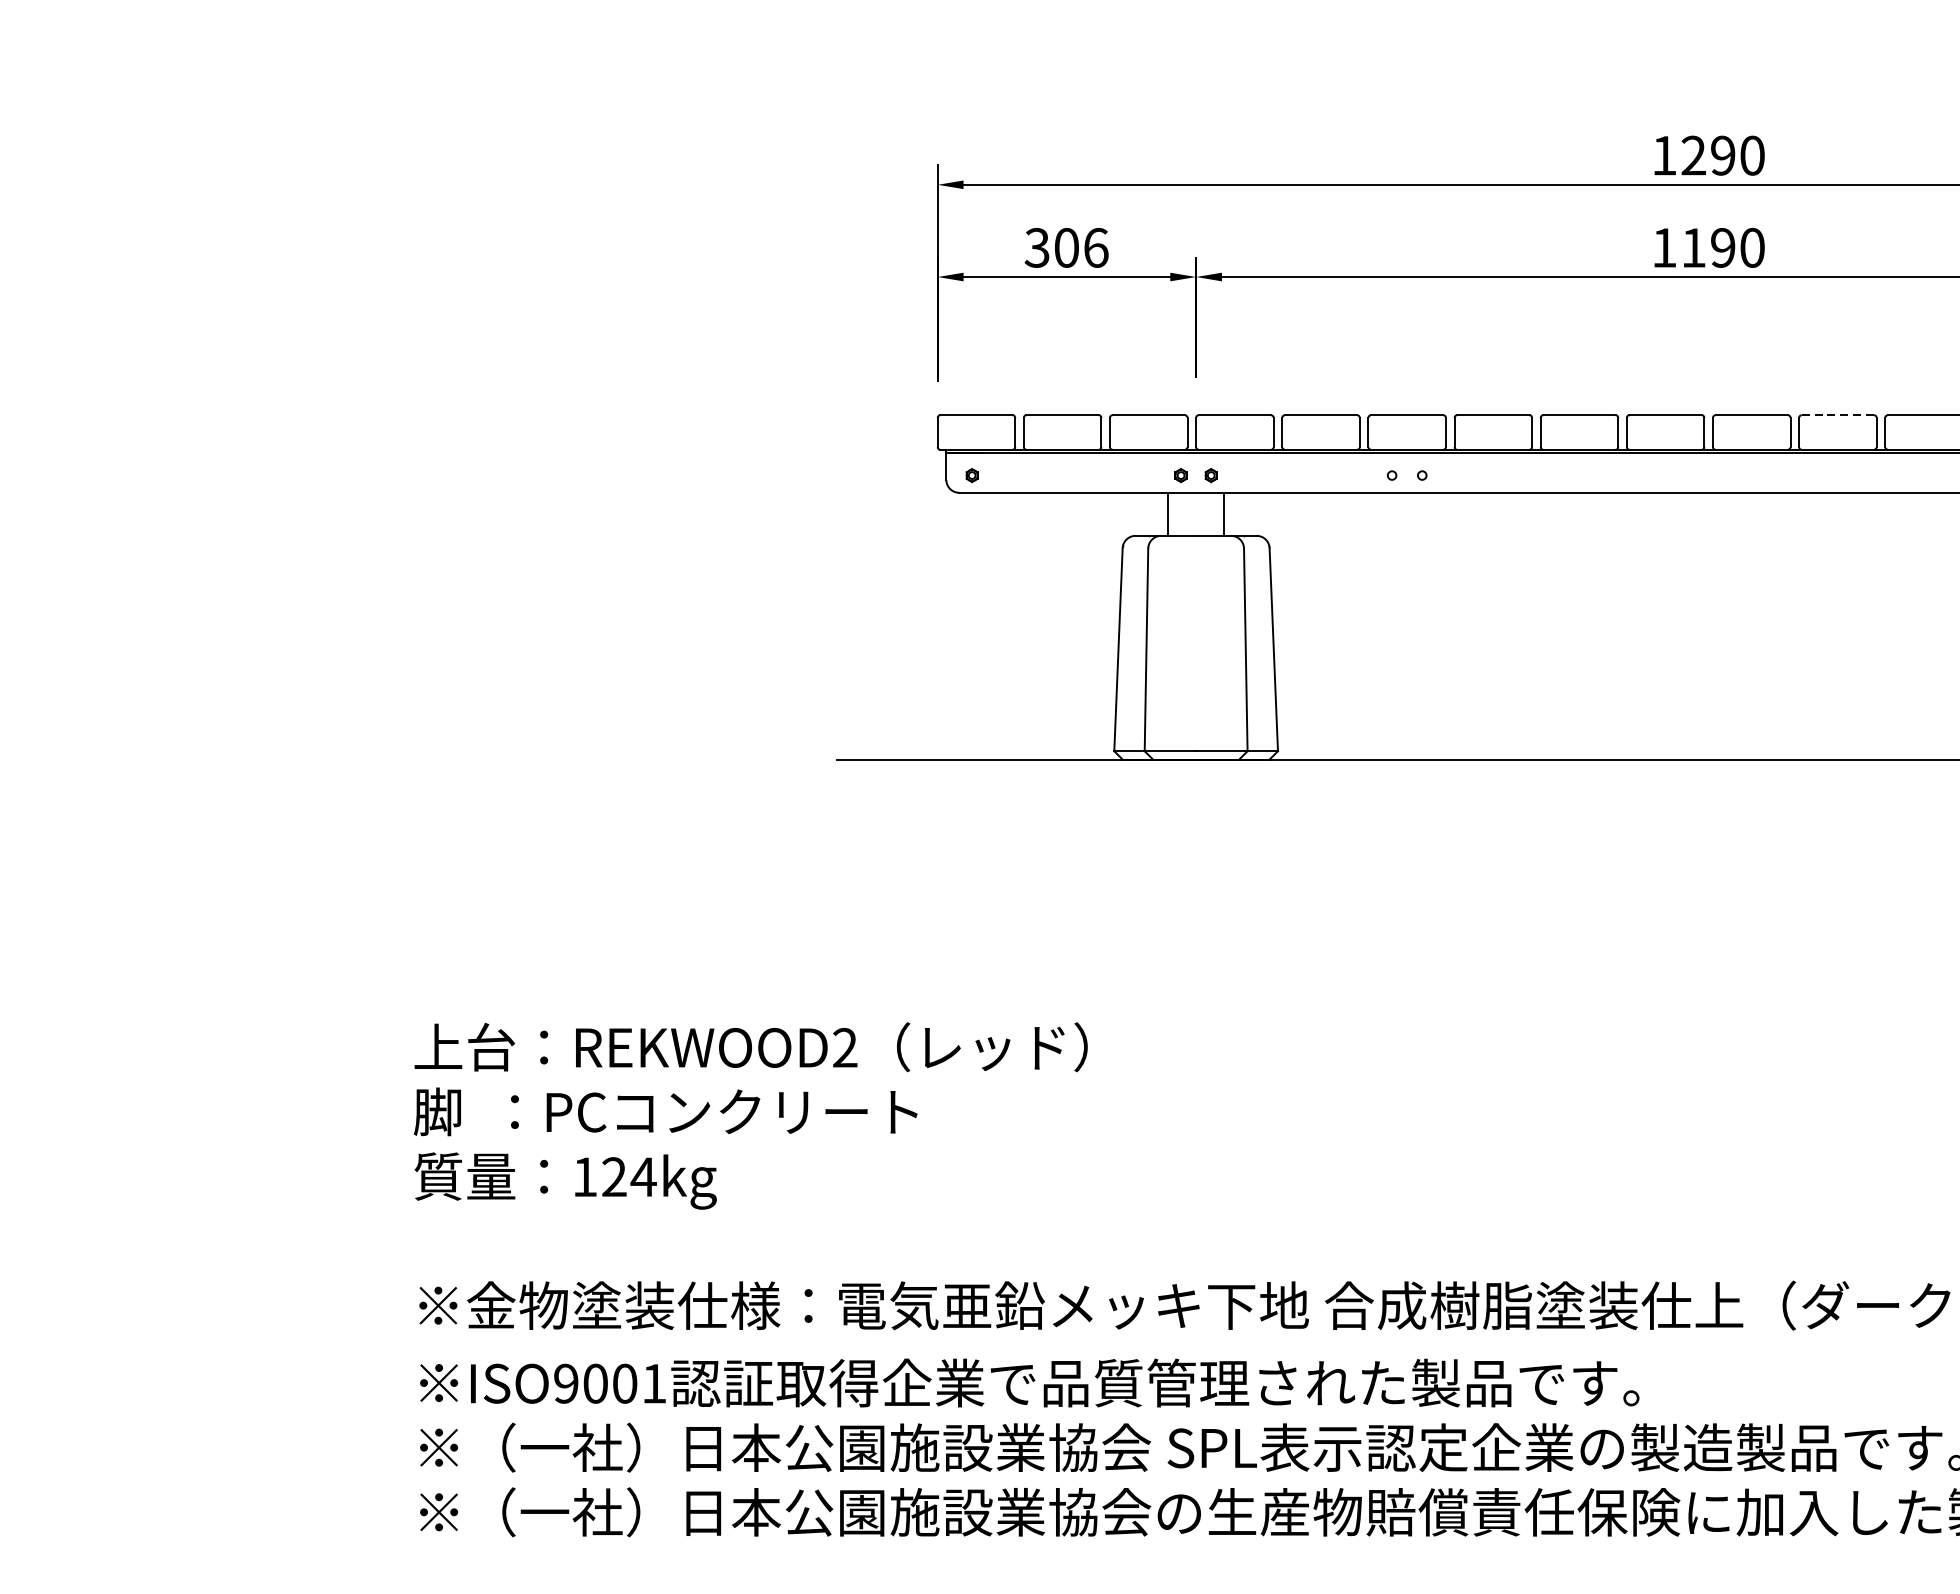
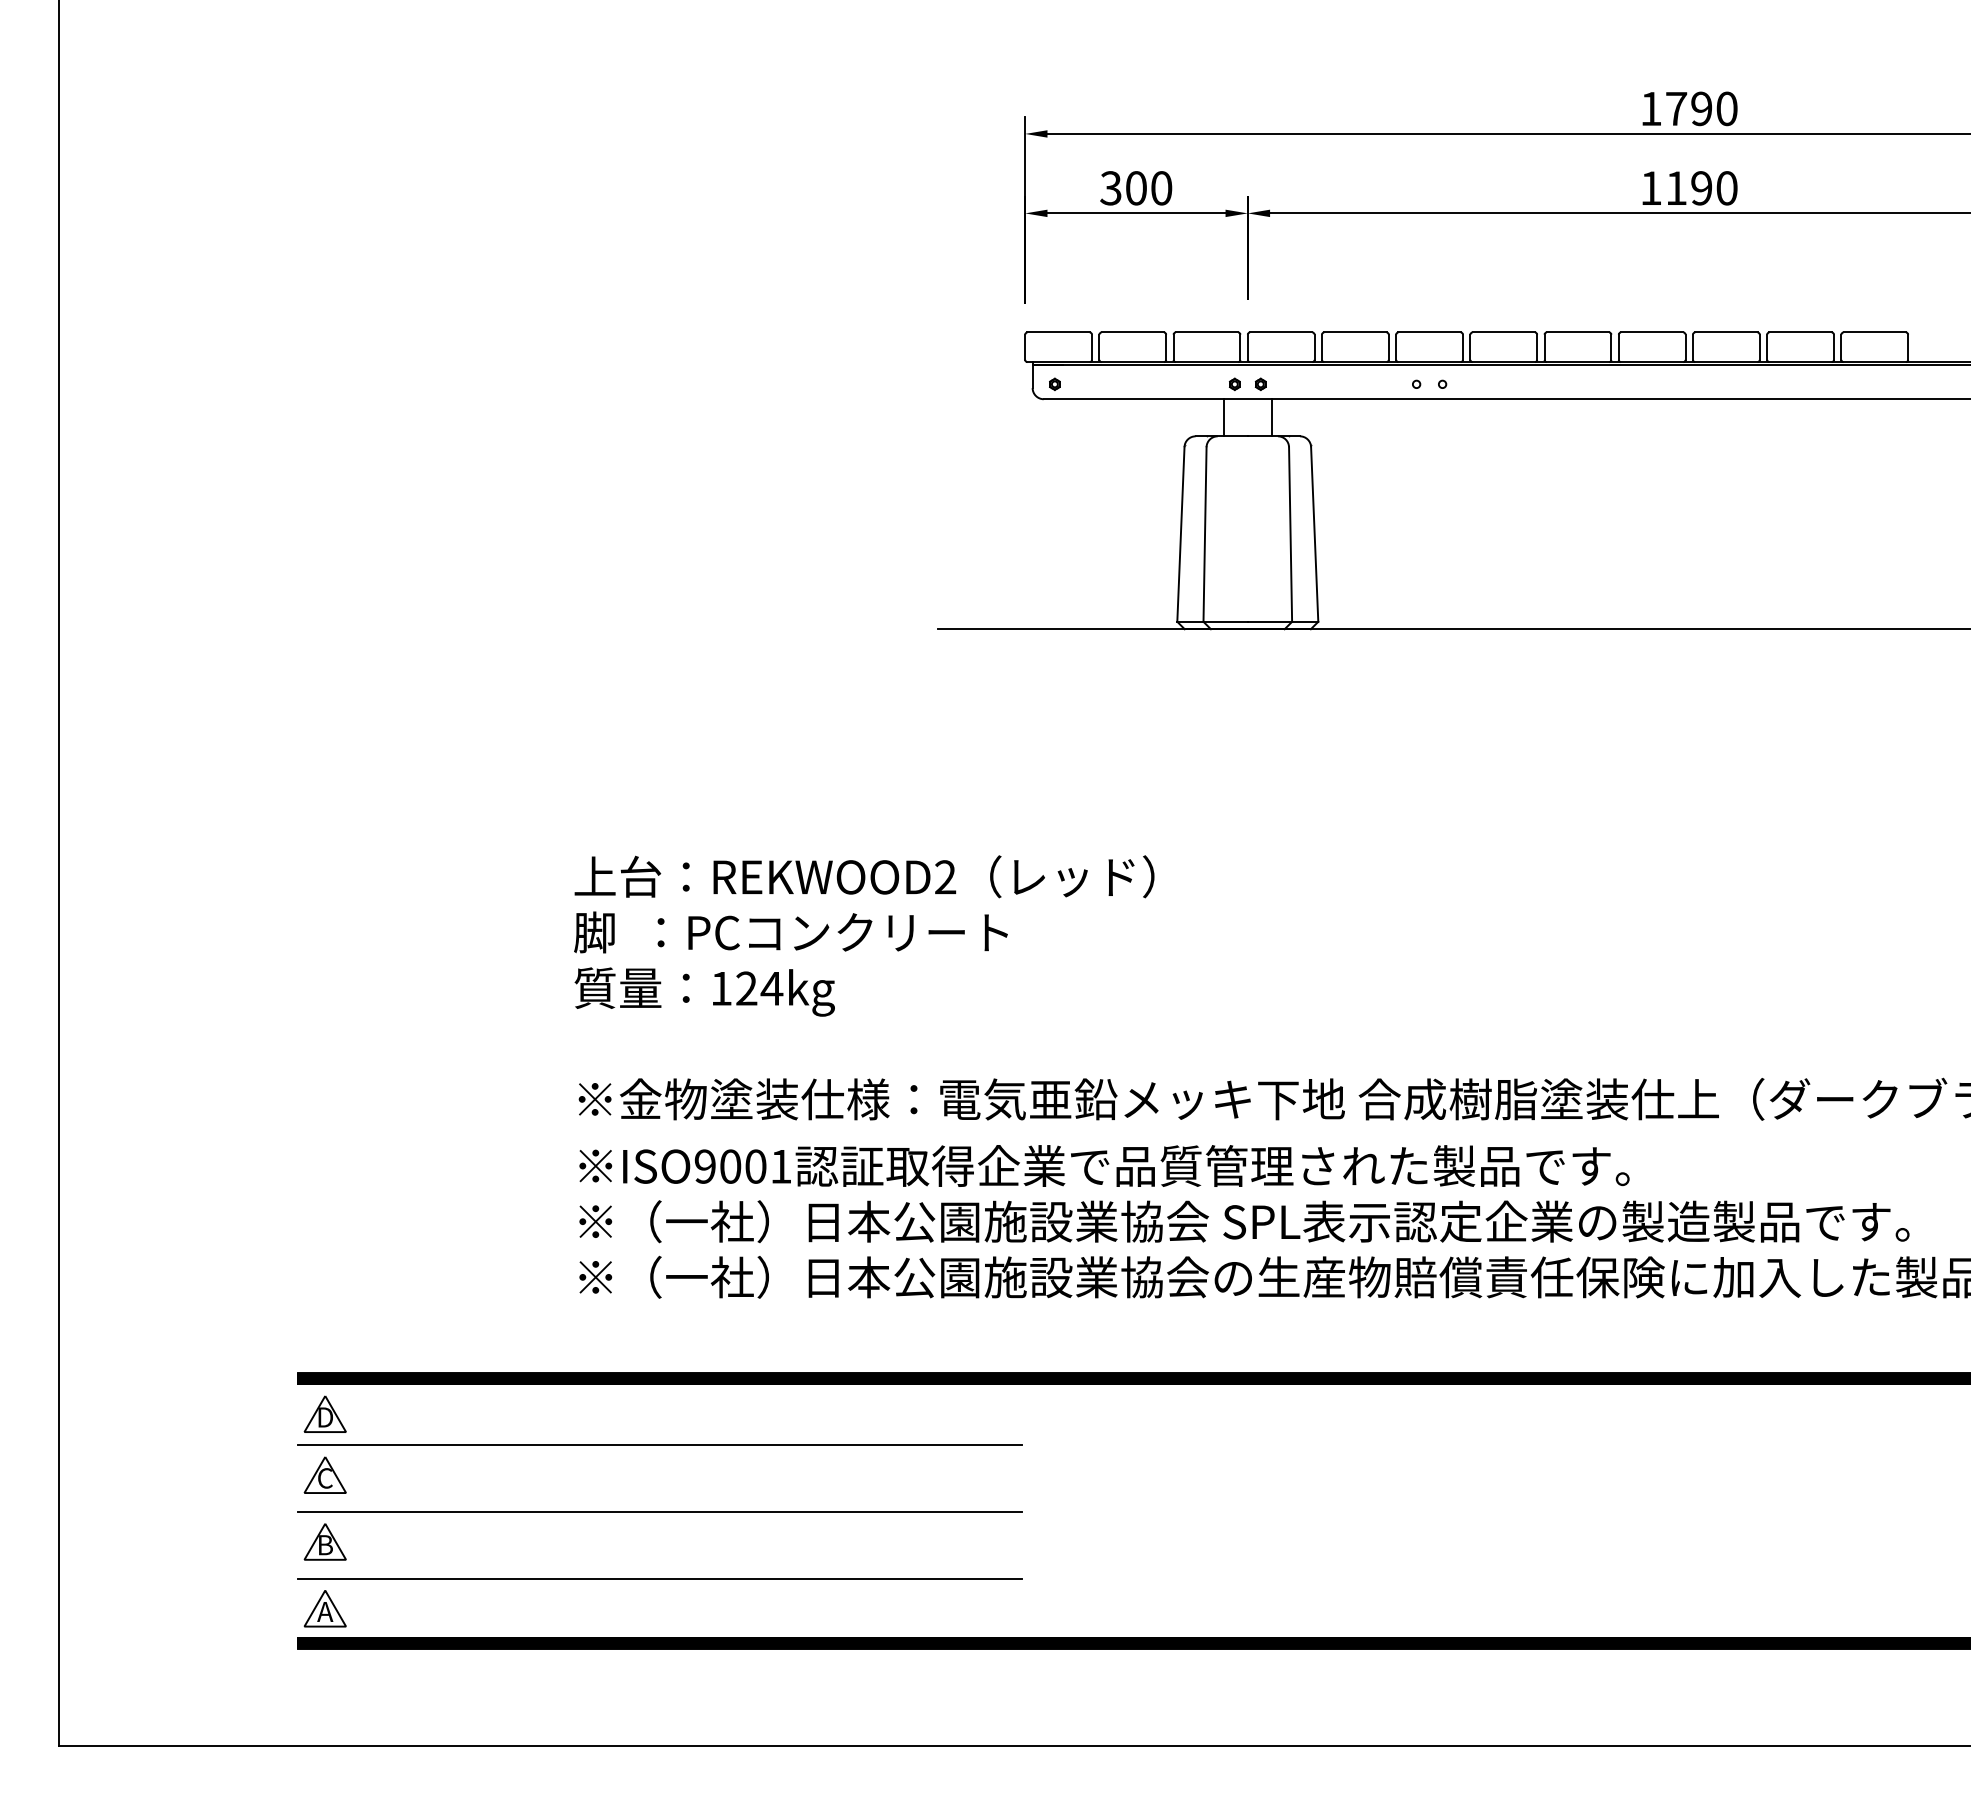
text: (1693, 155) -> (1676, 108), 1290 -> 1790
text: (1095, 248) -> (1161, 188), 306 -> 300
line: (1838, 415) -> (1801, 332), dashed -> solid

